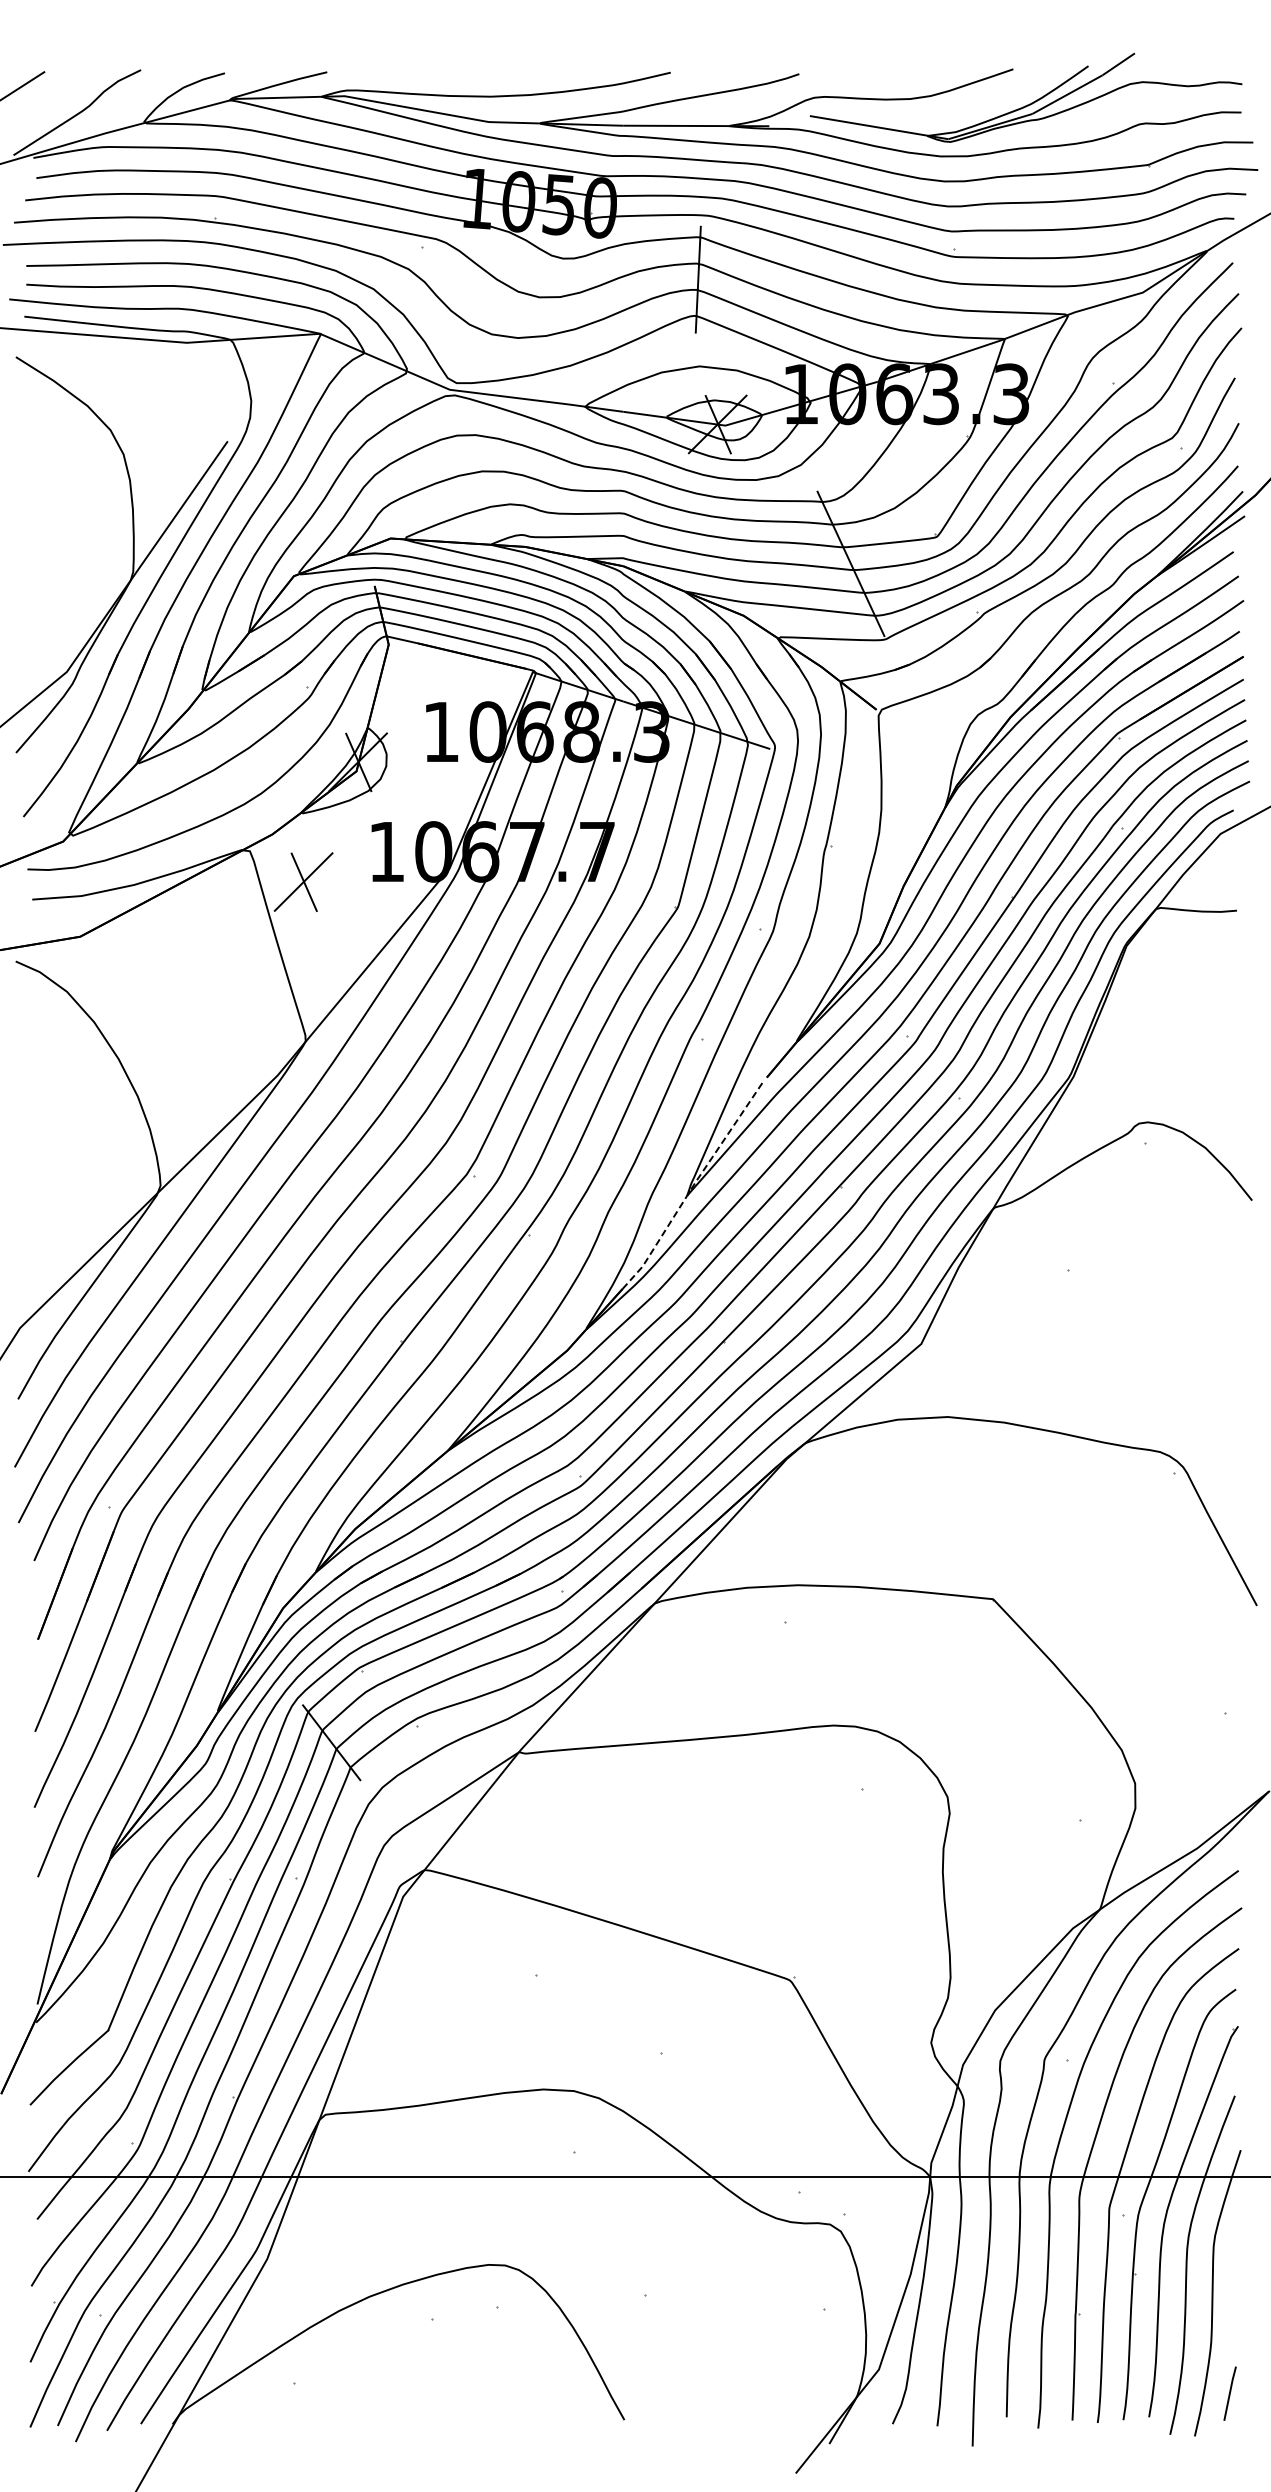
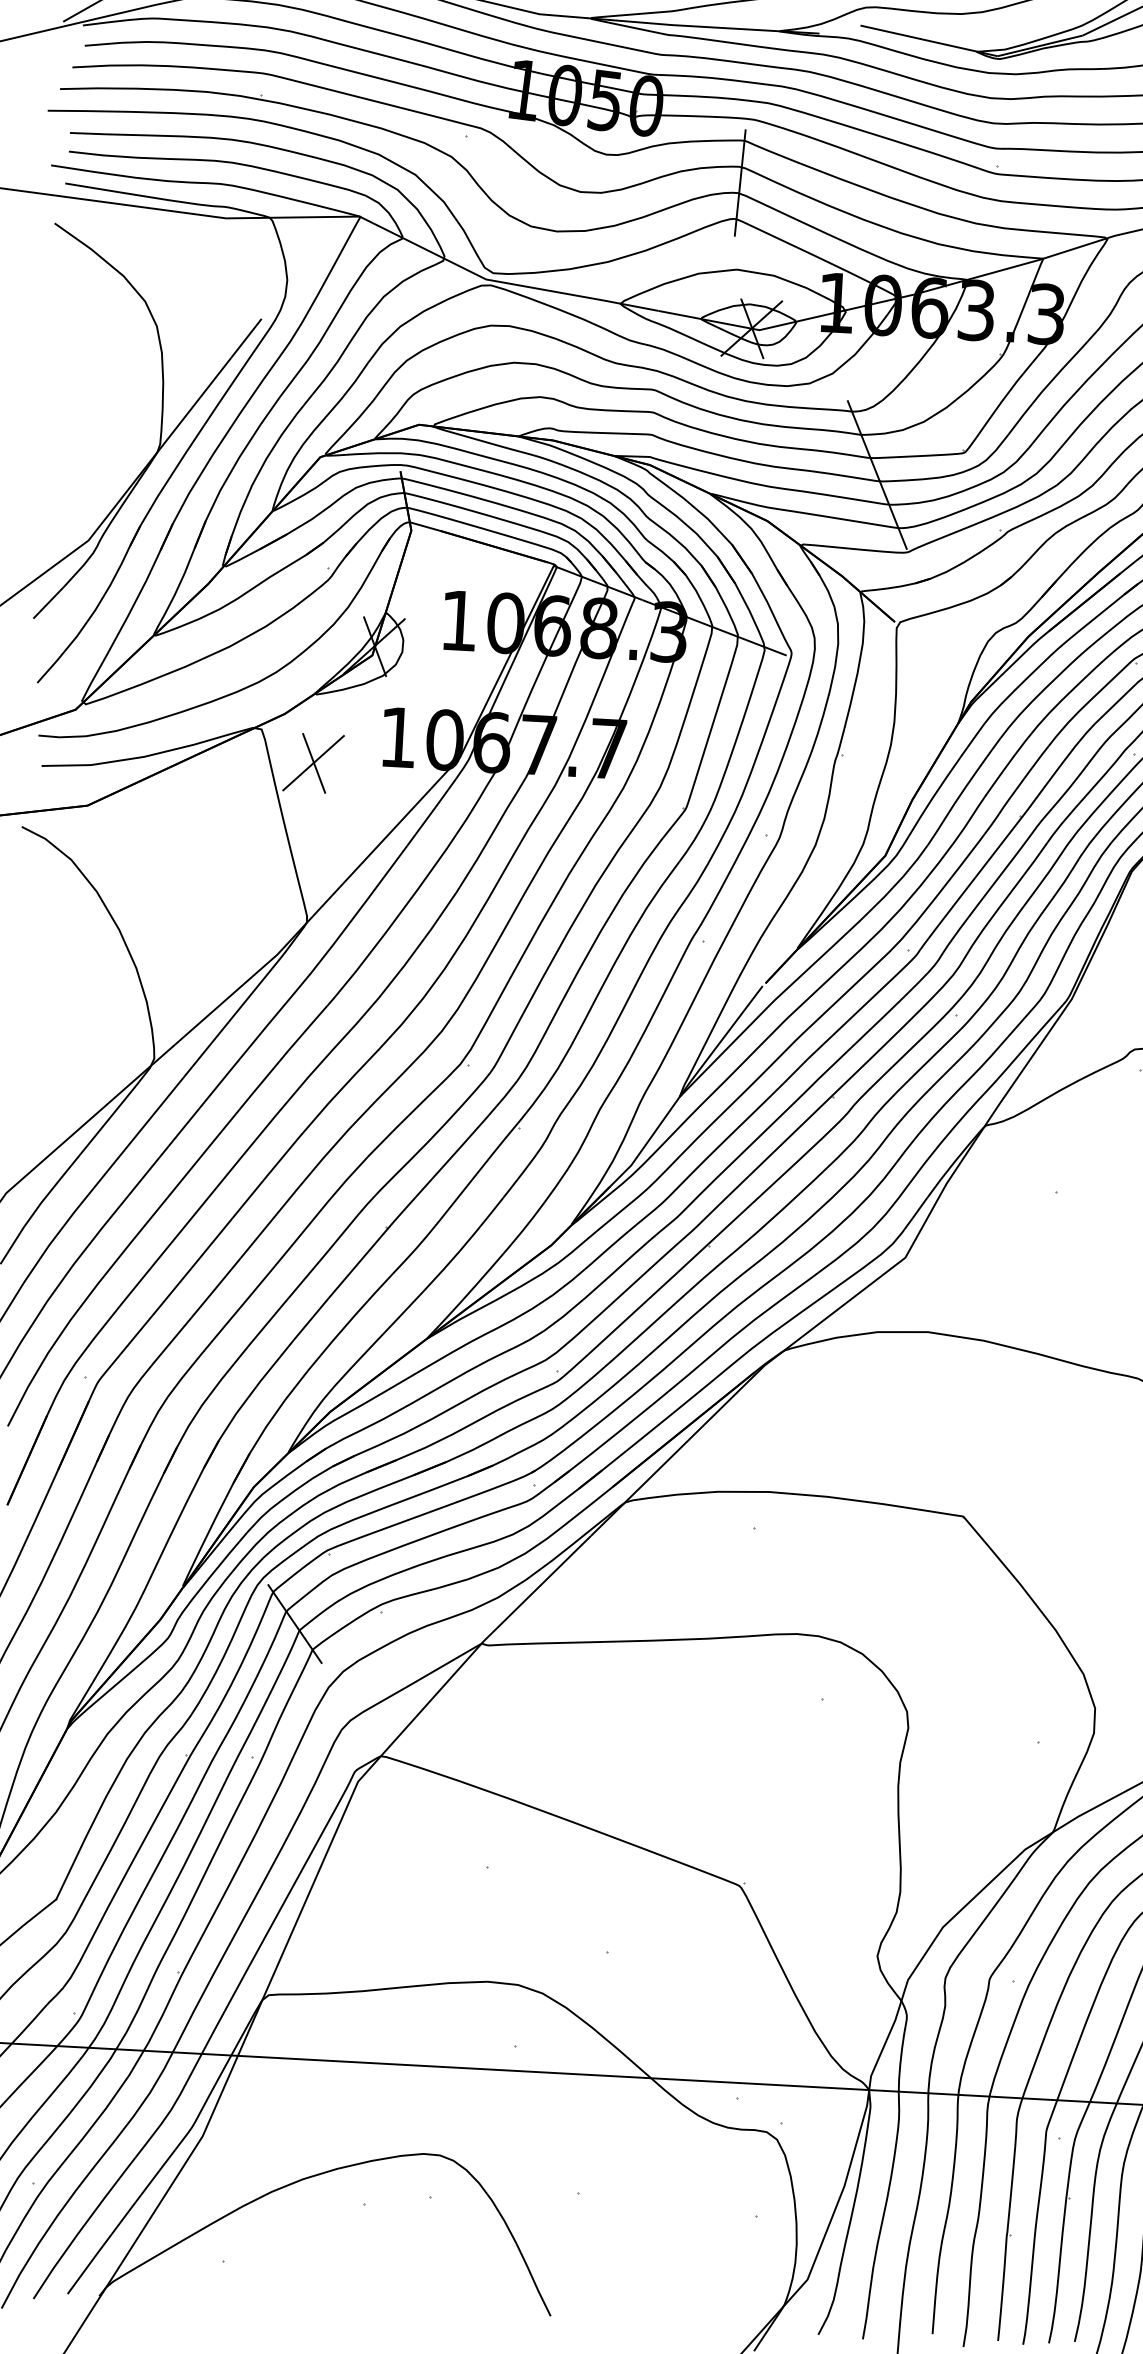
line: (693, 1185) -> (686, 1087), dashed -> solid

